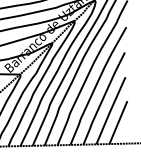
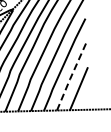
line: (110, 110) -> (71, 76), solid -> dashed

